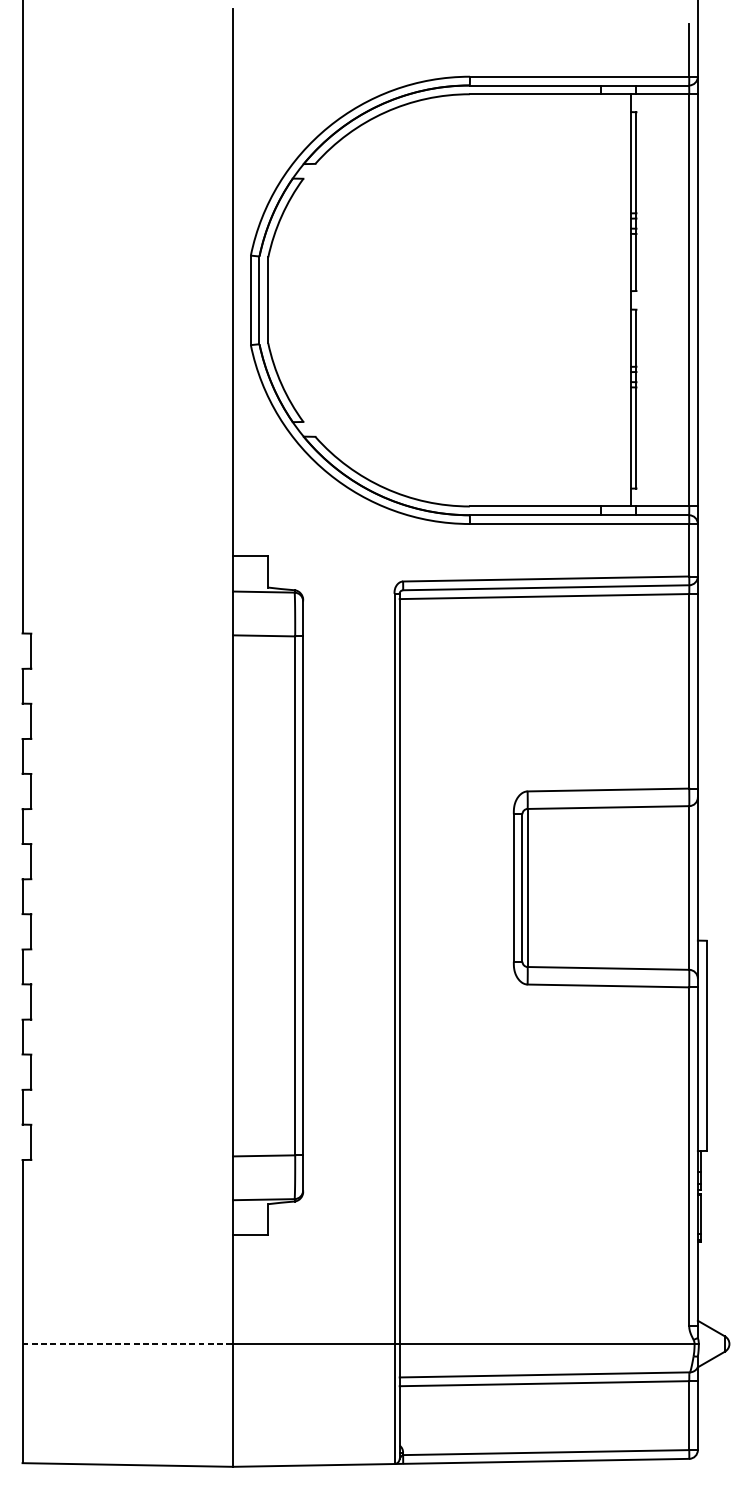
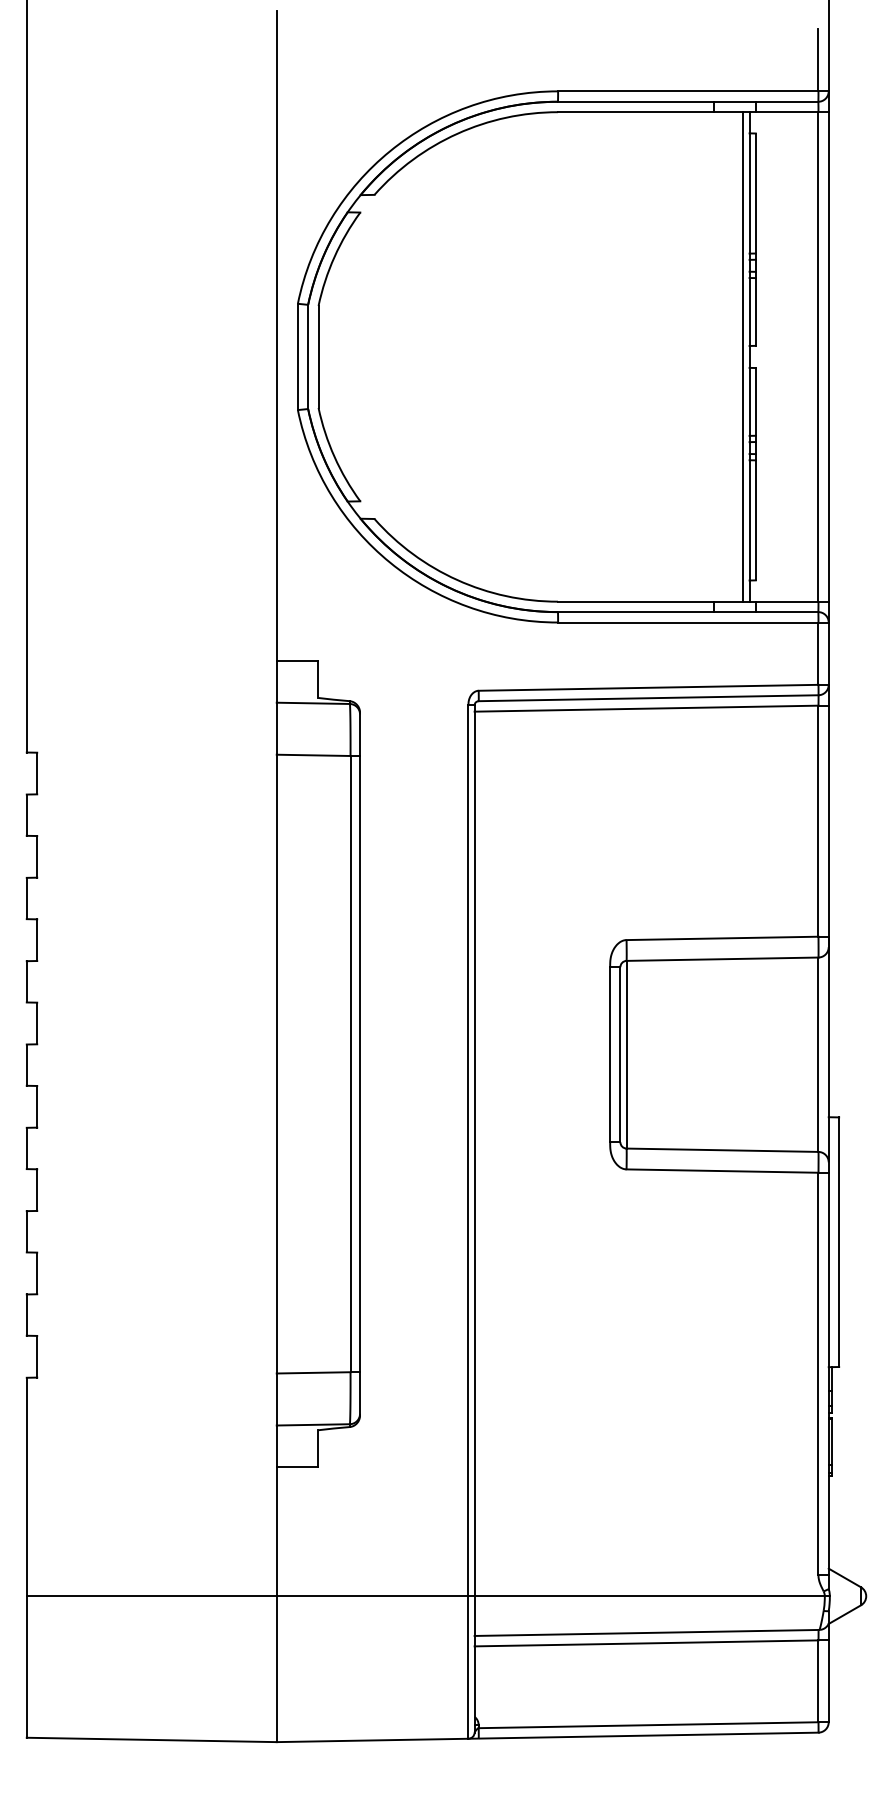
line: (626, 300) -> (743, 356), added
line: (127, 1344) -> (151, 1596), dashed -> solid

